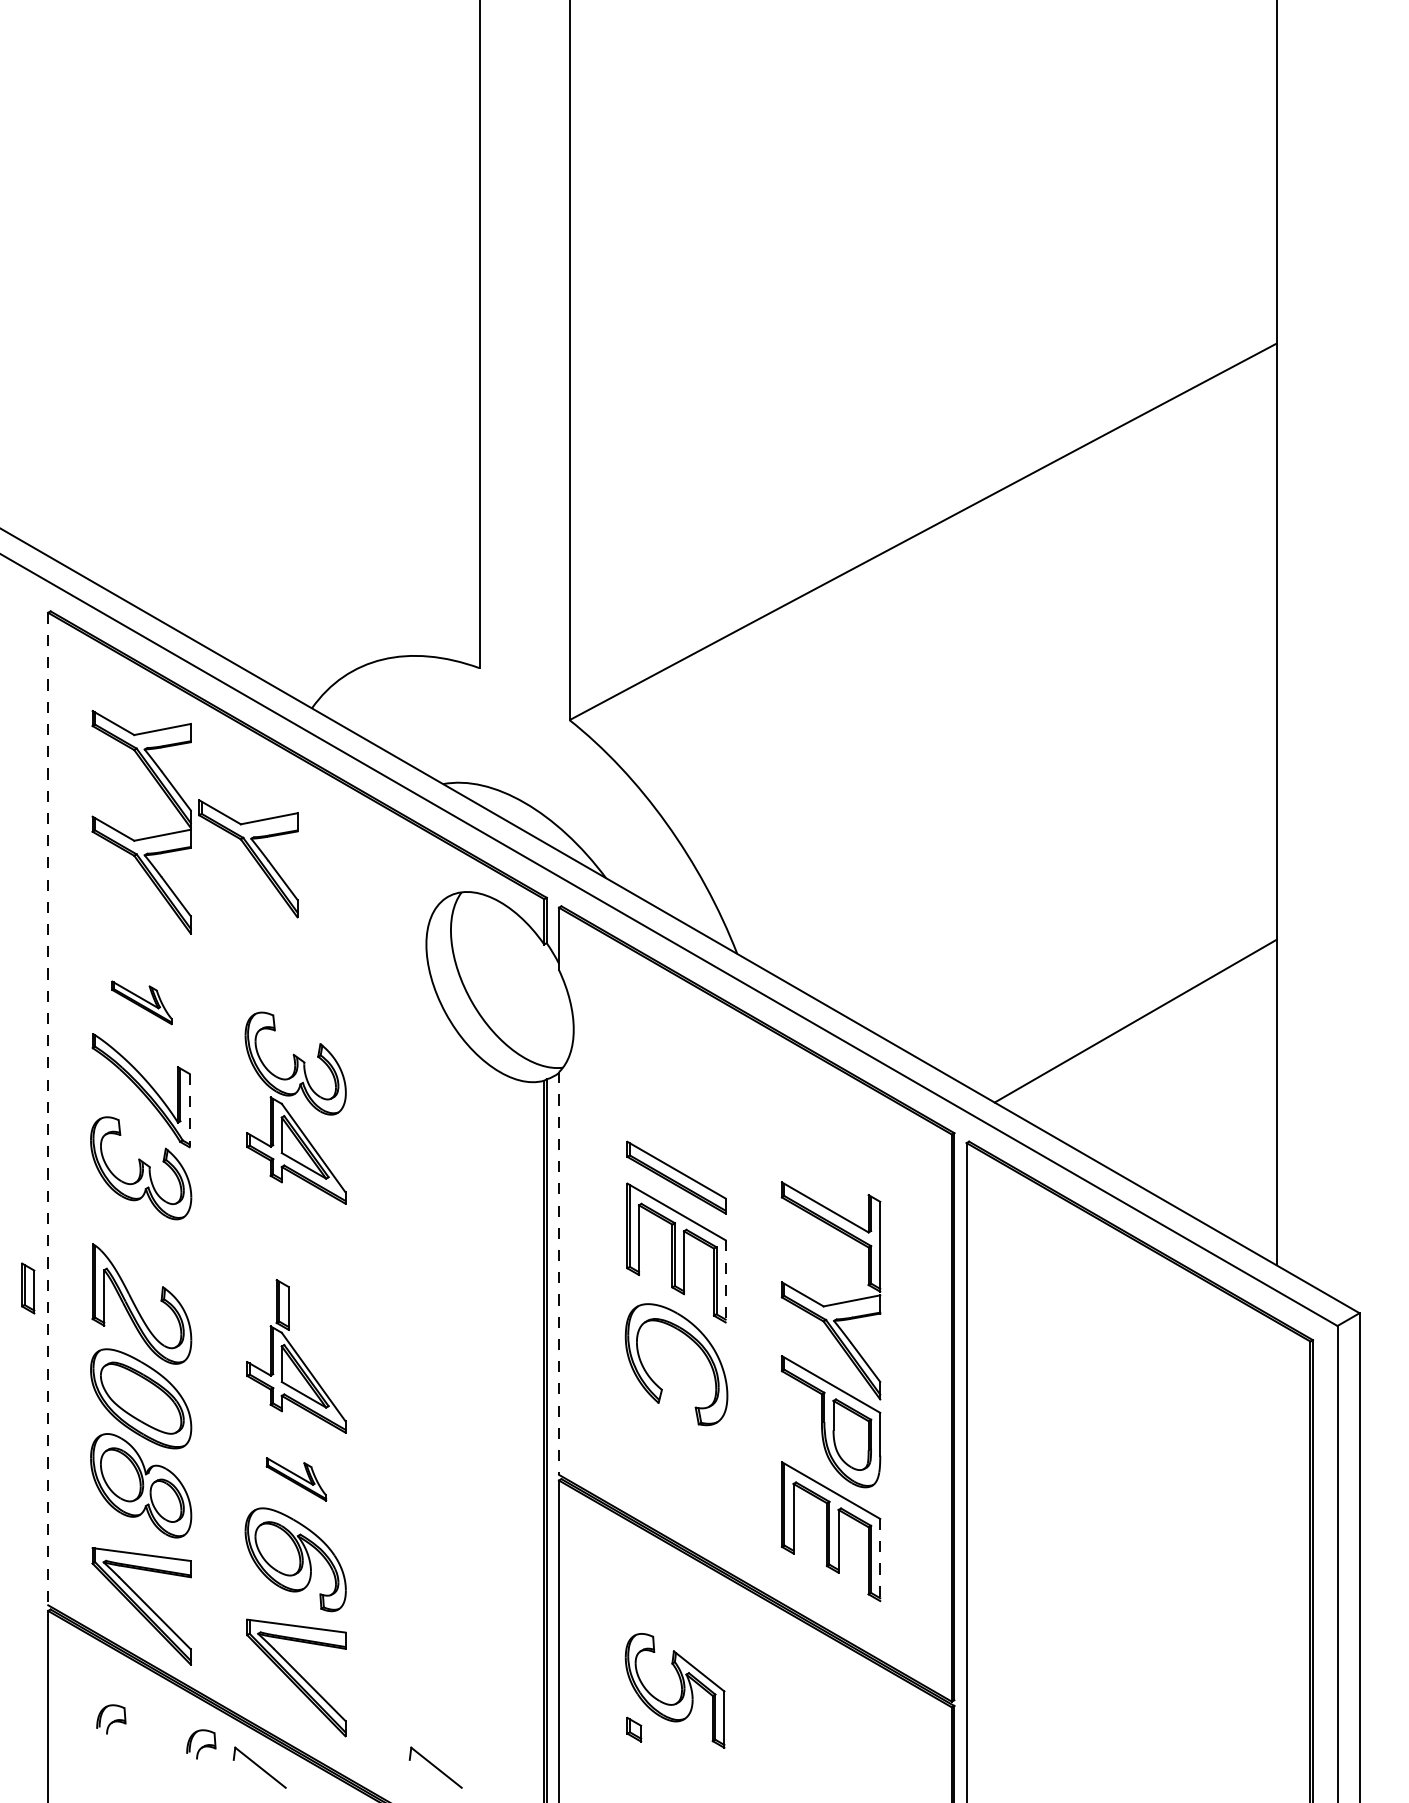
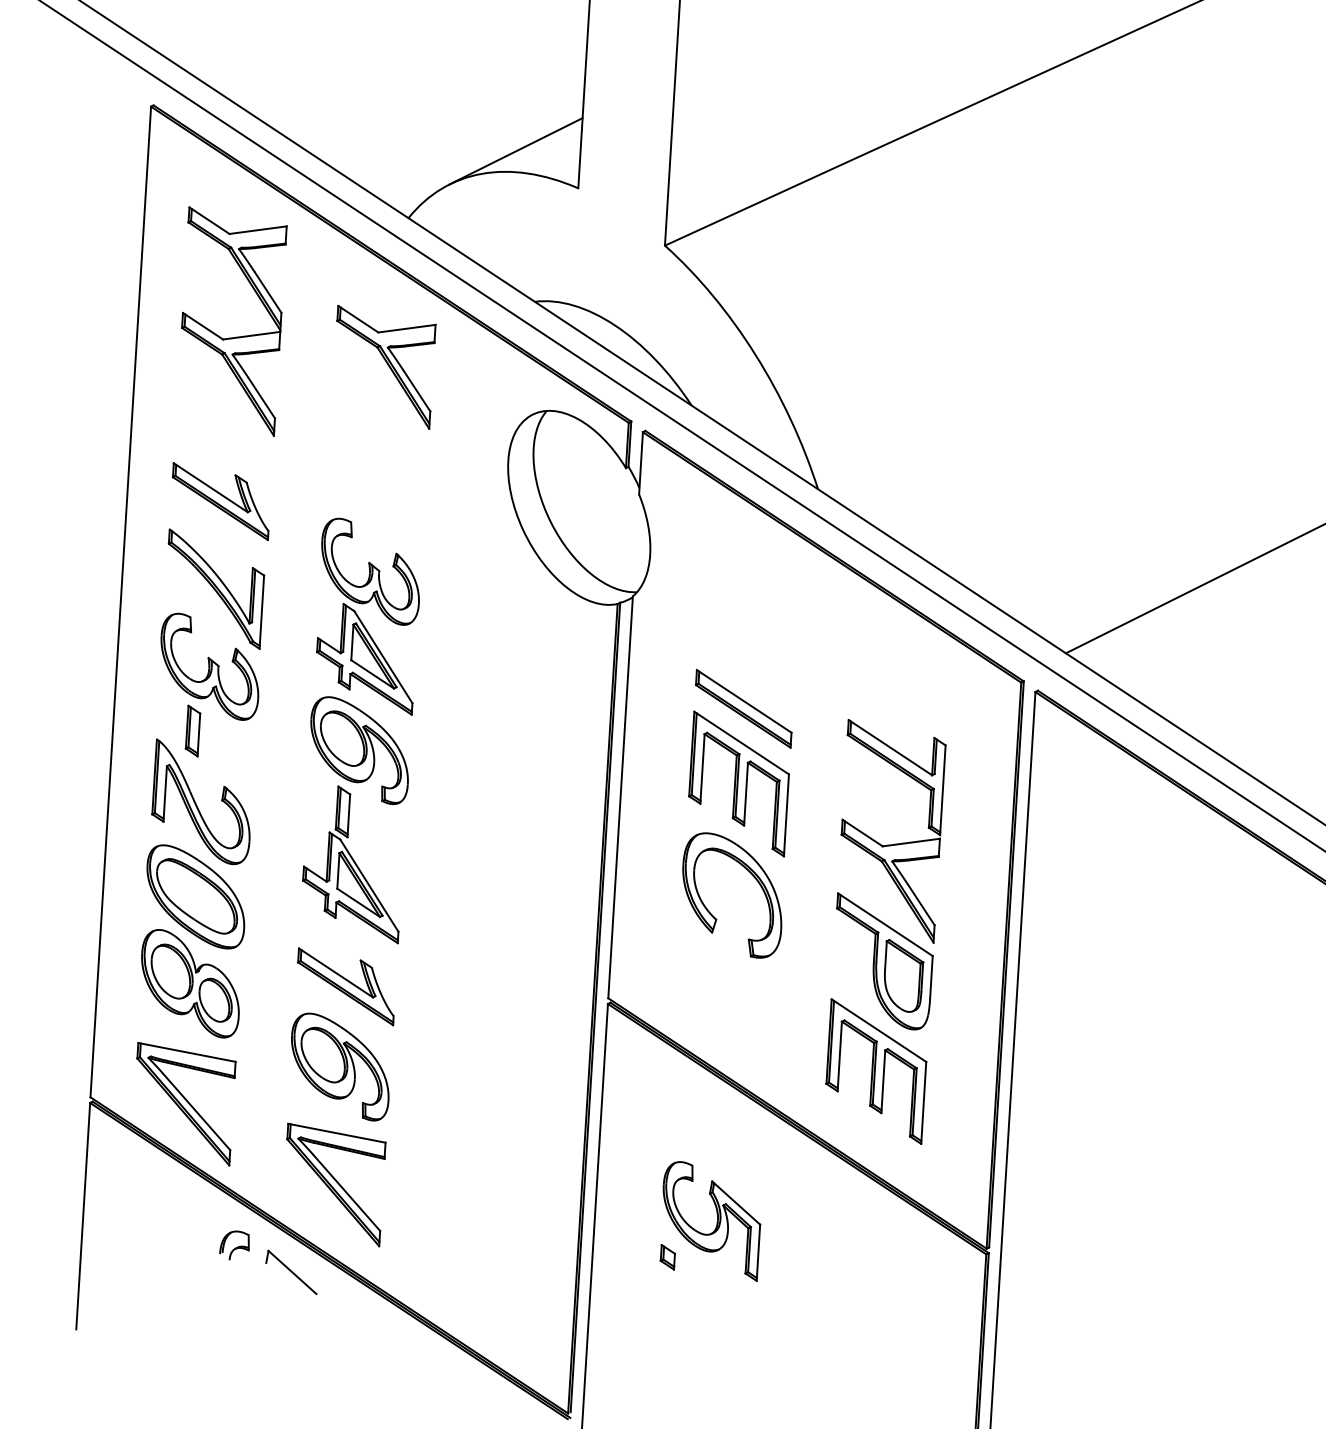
line: (414, 634) -> (515, 150), added
part: (248, 858) -> (383, 367), moved
part: (141, 1002) -> (220, 501), size x1.67
line: (48, 1109) -> (121, 602), dashed -> solid
line: (189, 1110) -> (261, 612), dashed -> solid
part: (295, 1242) -> (359, 750), added
line: (559, 1274) -> (621, 798), dashed -> solid
line: (725, 1281) -> (786, 815), dashed -> solid
part: (28, 1288) -> (193, 731), moved
part: (296, 1479) -> (345, 986), size x1.67
line: (880, 1560) -> (923, 1103), dashed -> solid
part: (111, 1719) -> (146, 1215), removed
part: (435, 1767) -> (467, 1282), removed

